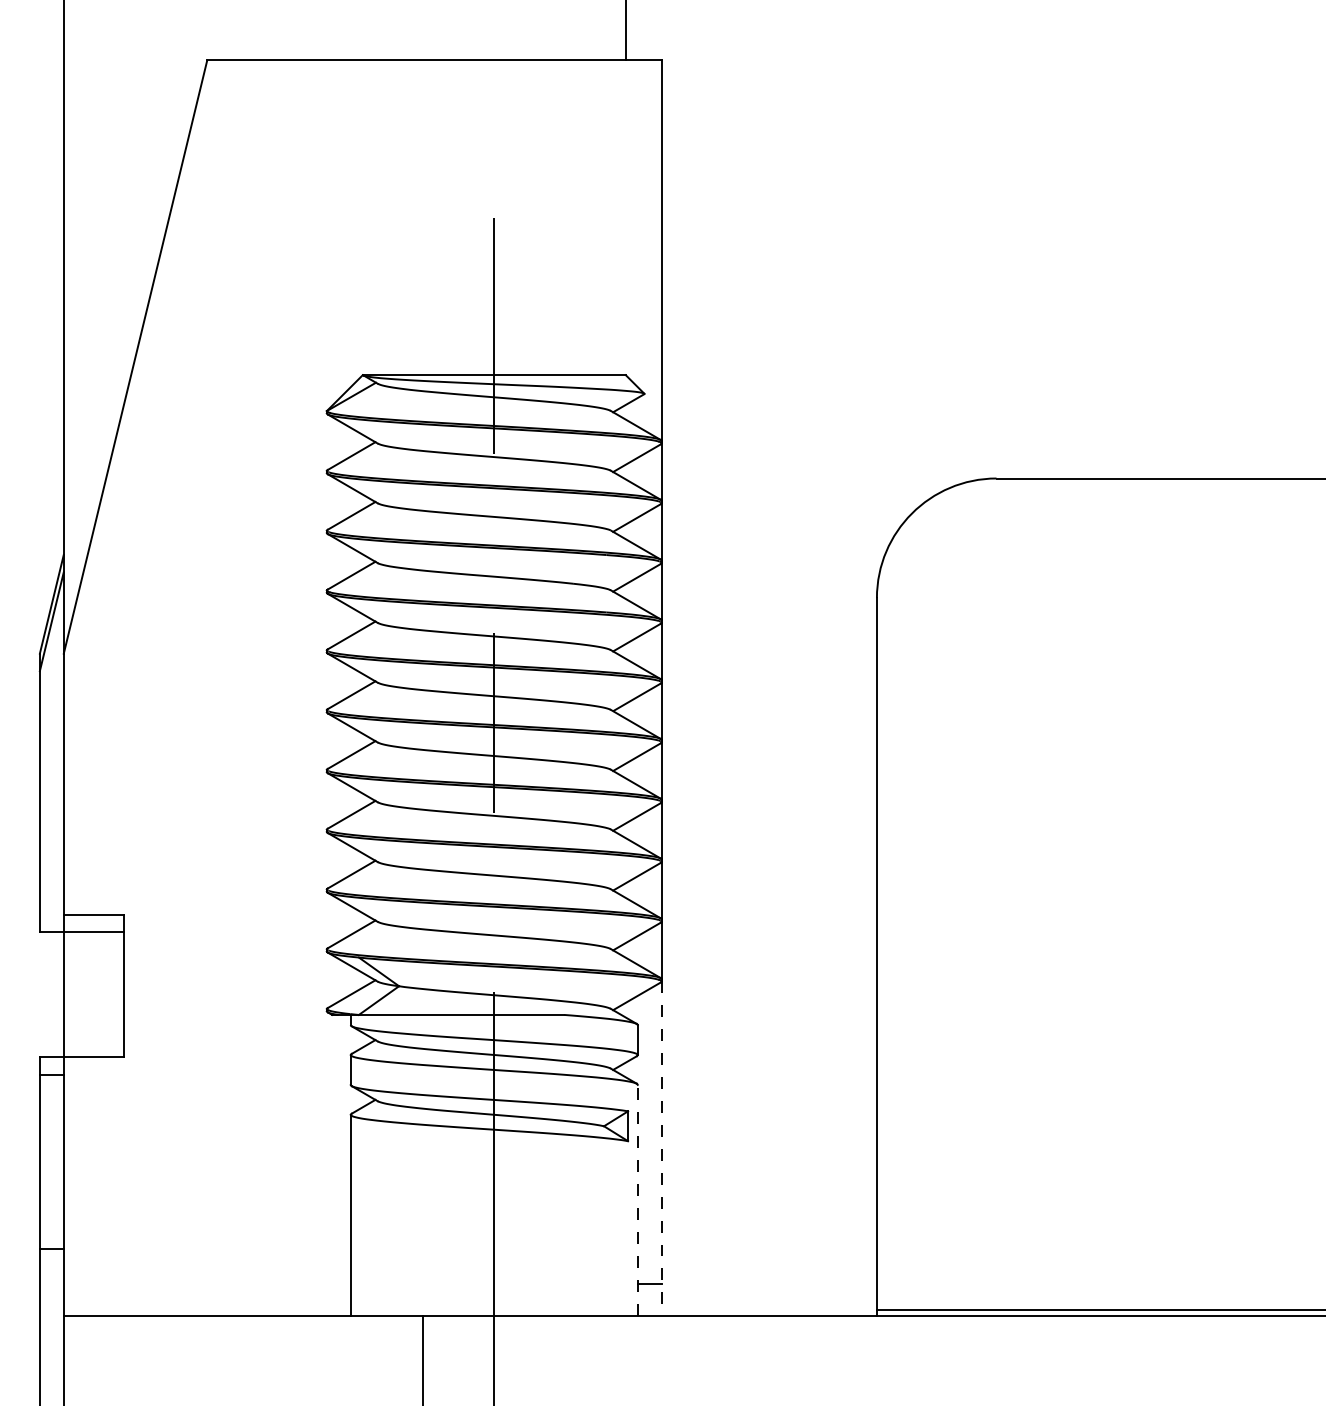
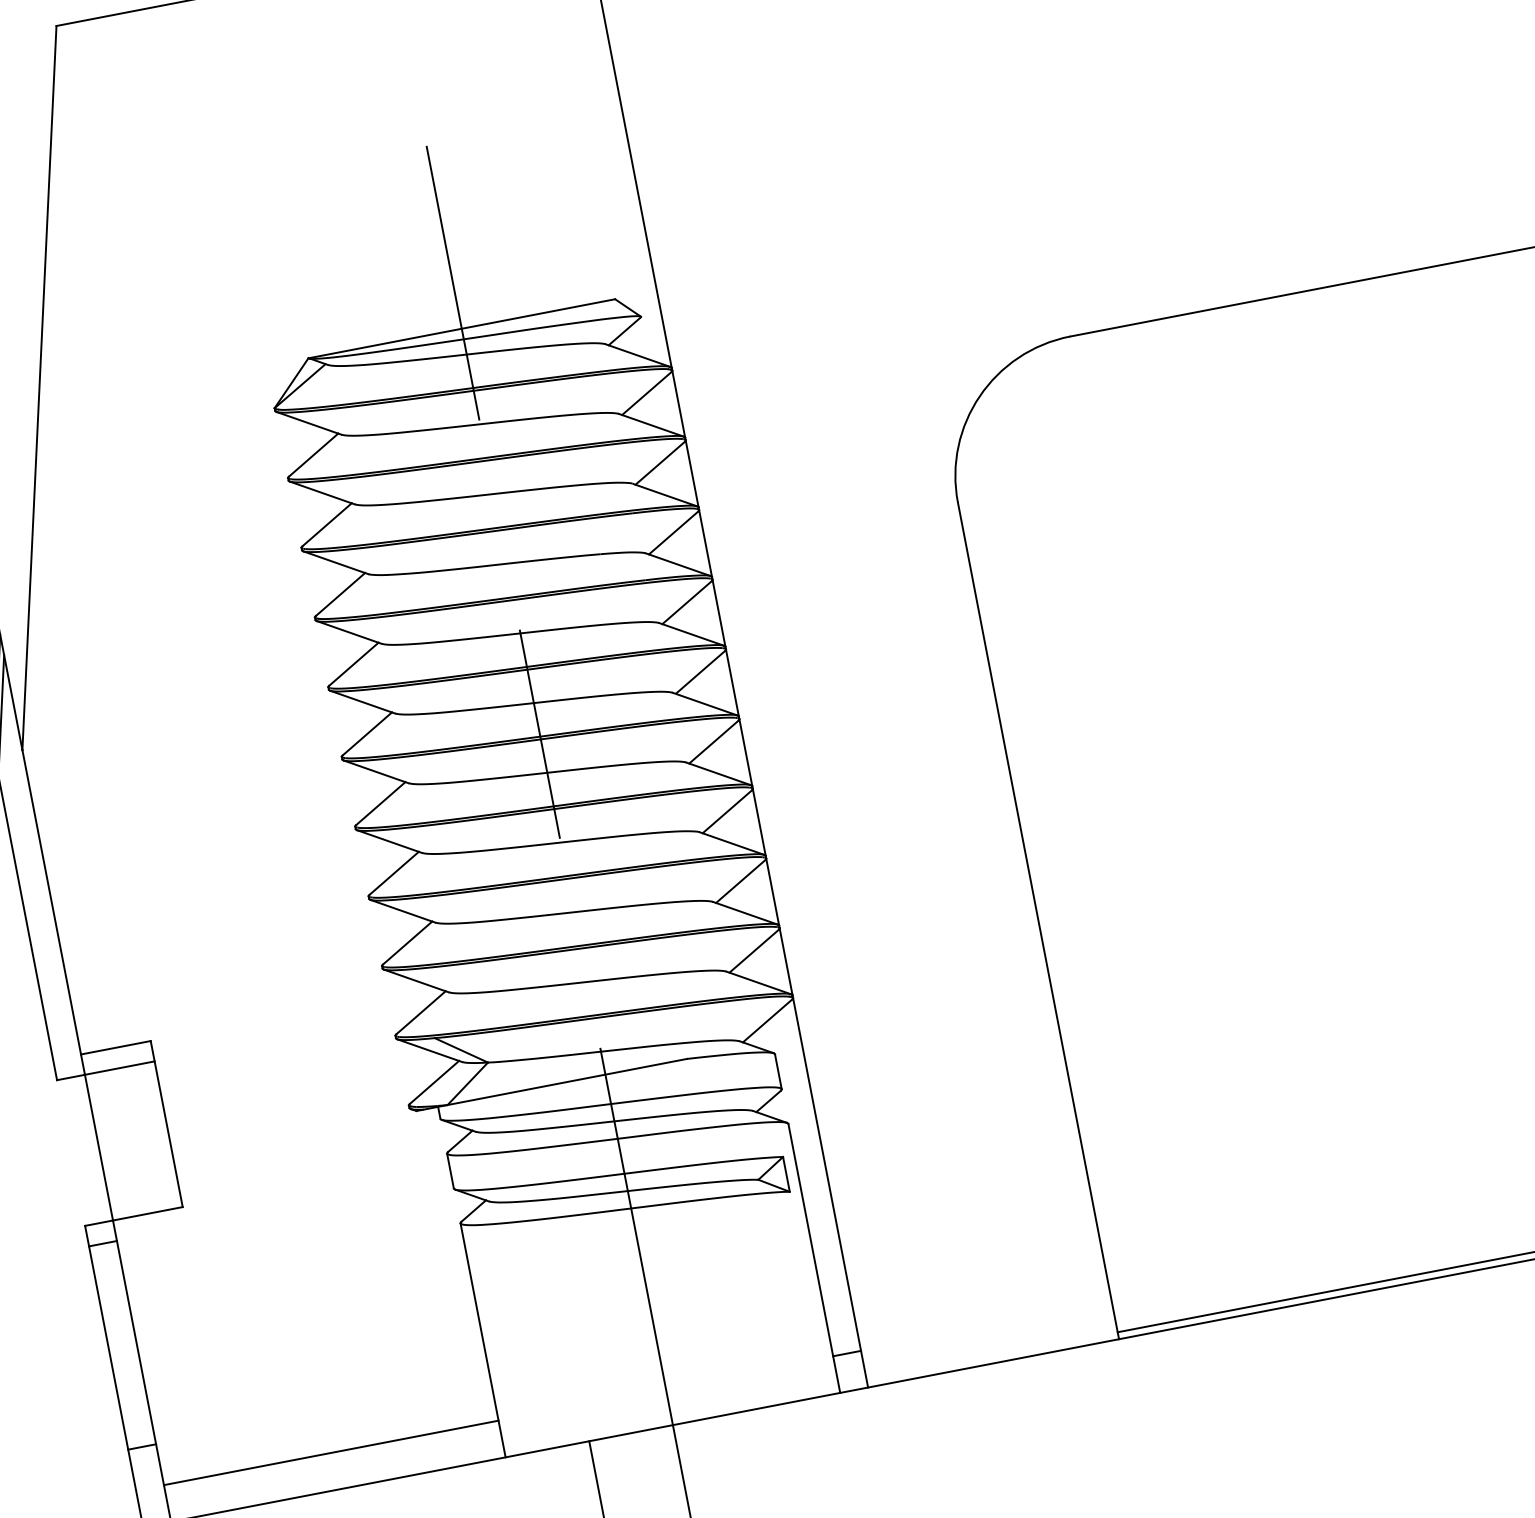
line: (661, 1149) -> (830, 1193), dashed -> solid
line: (637, 1199) -> (813, 1257), dashed -> solid
line: (206, 1284) -> (330, 1453), added

